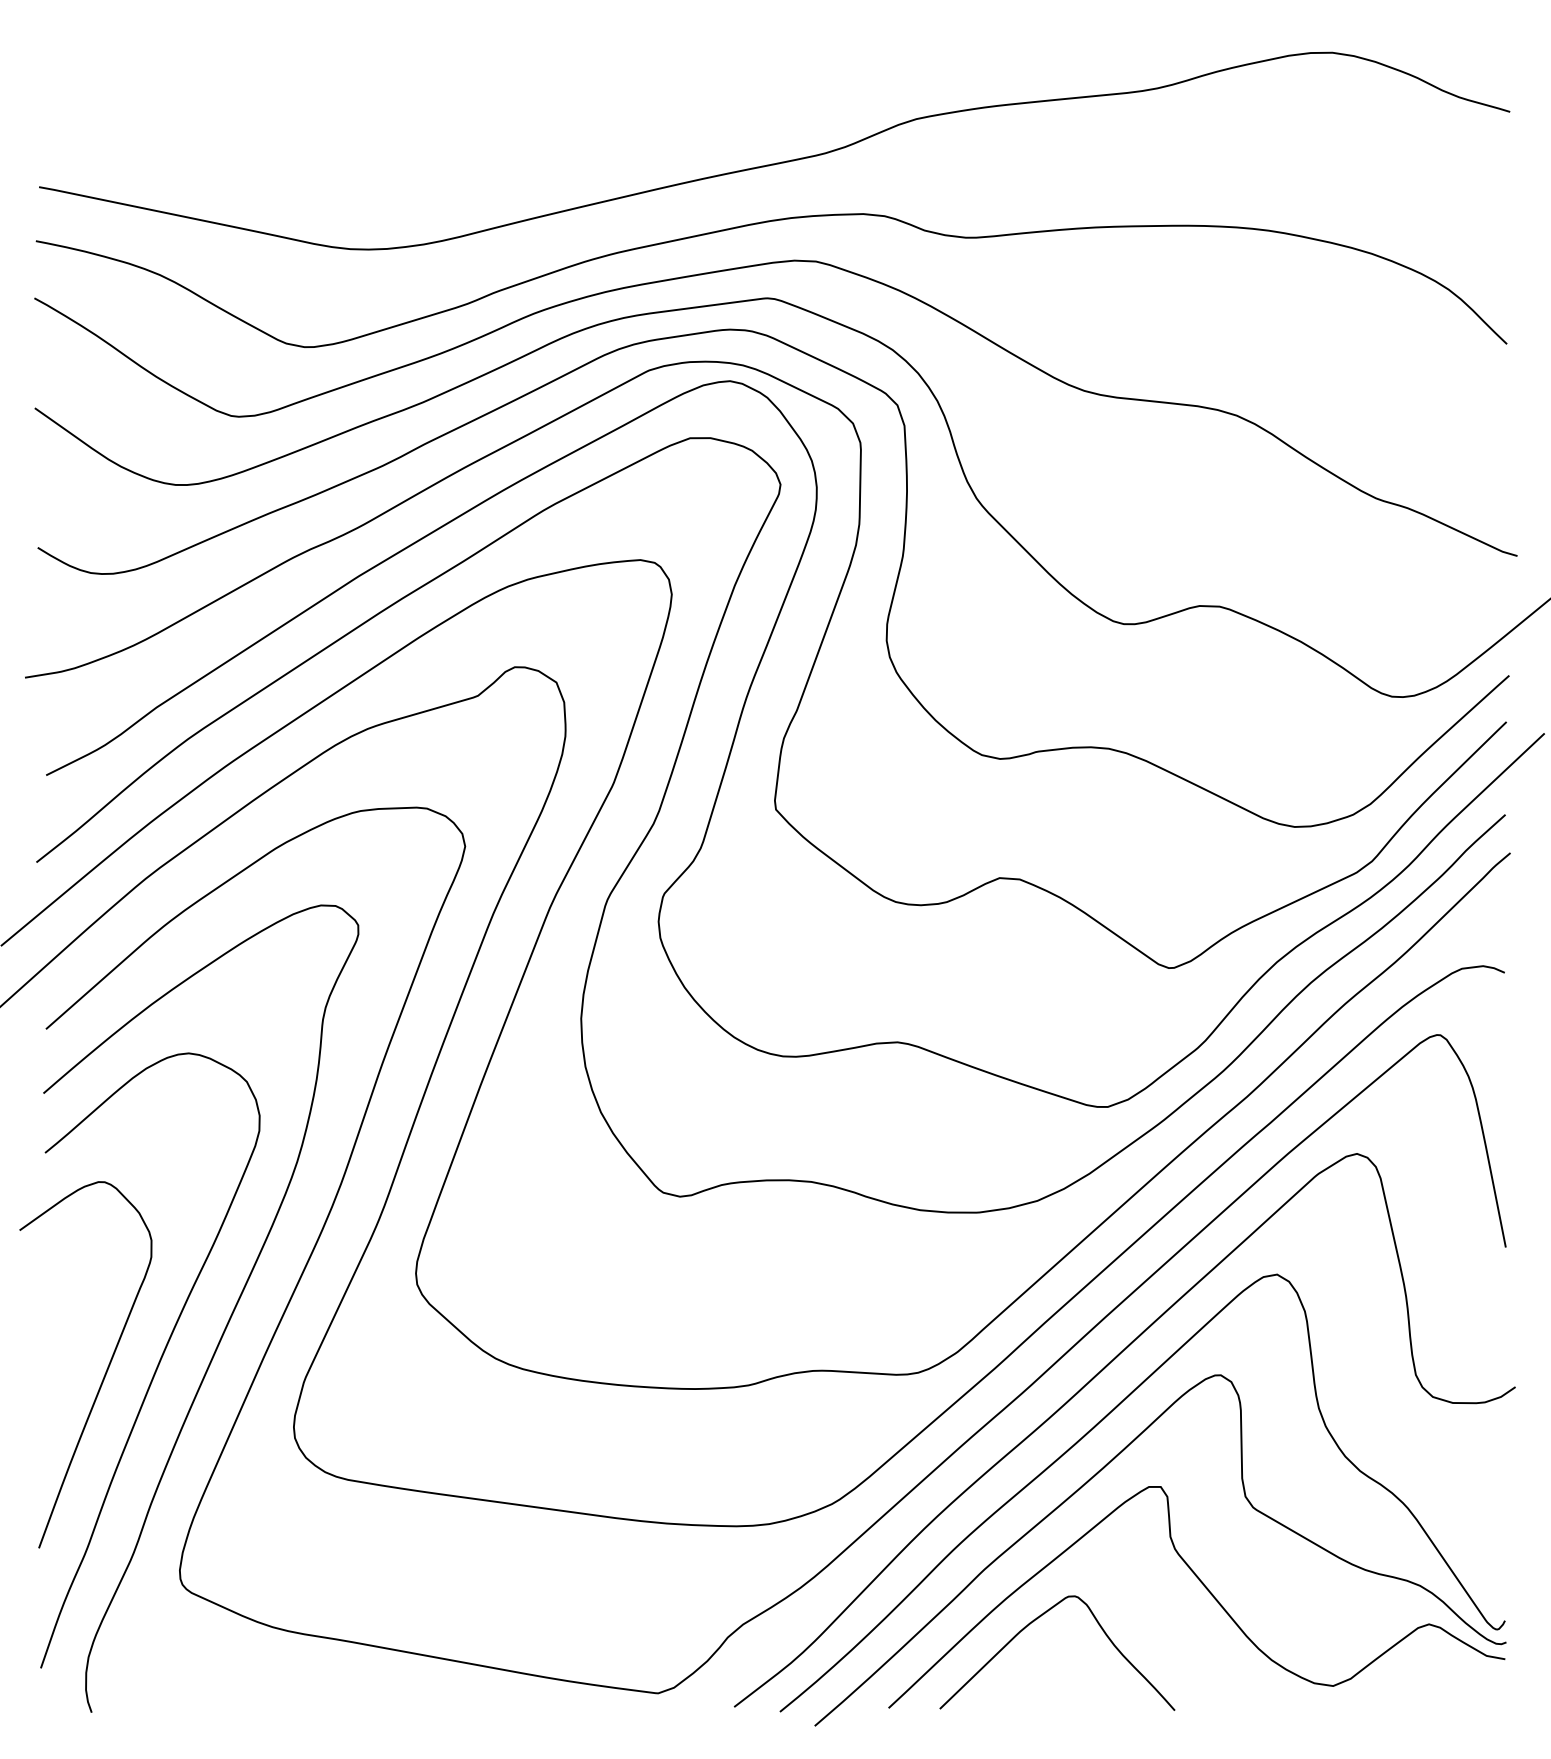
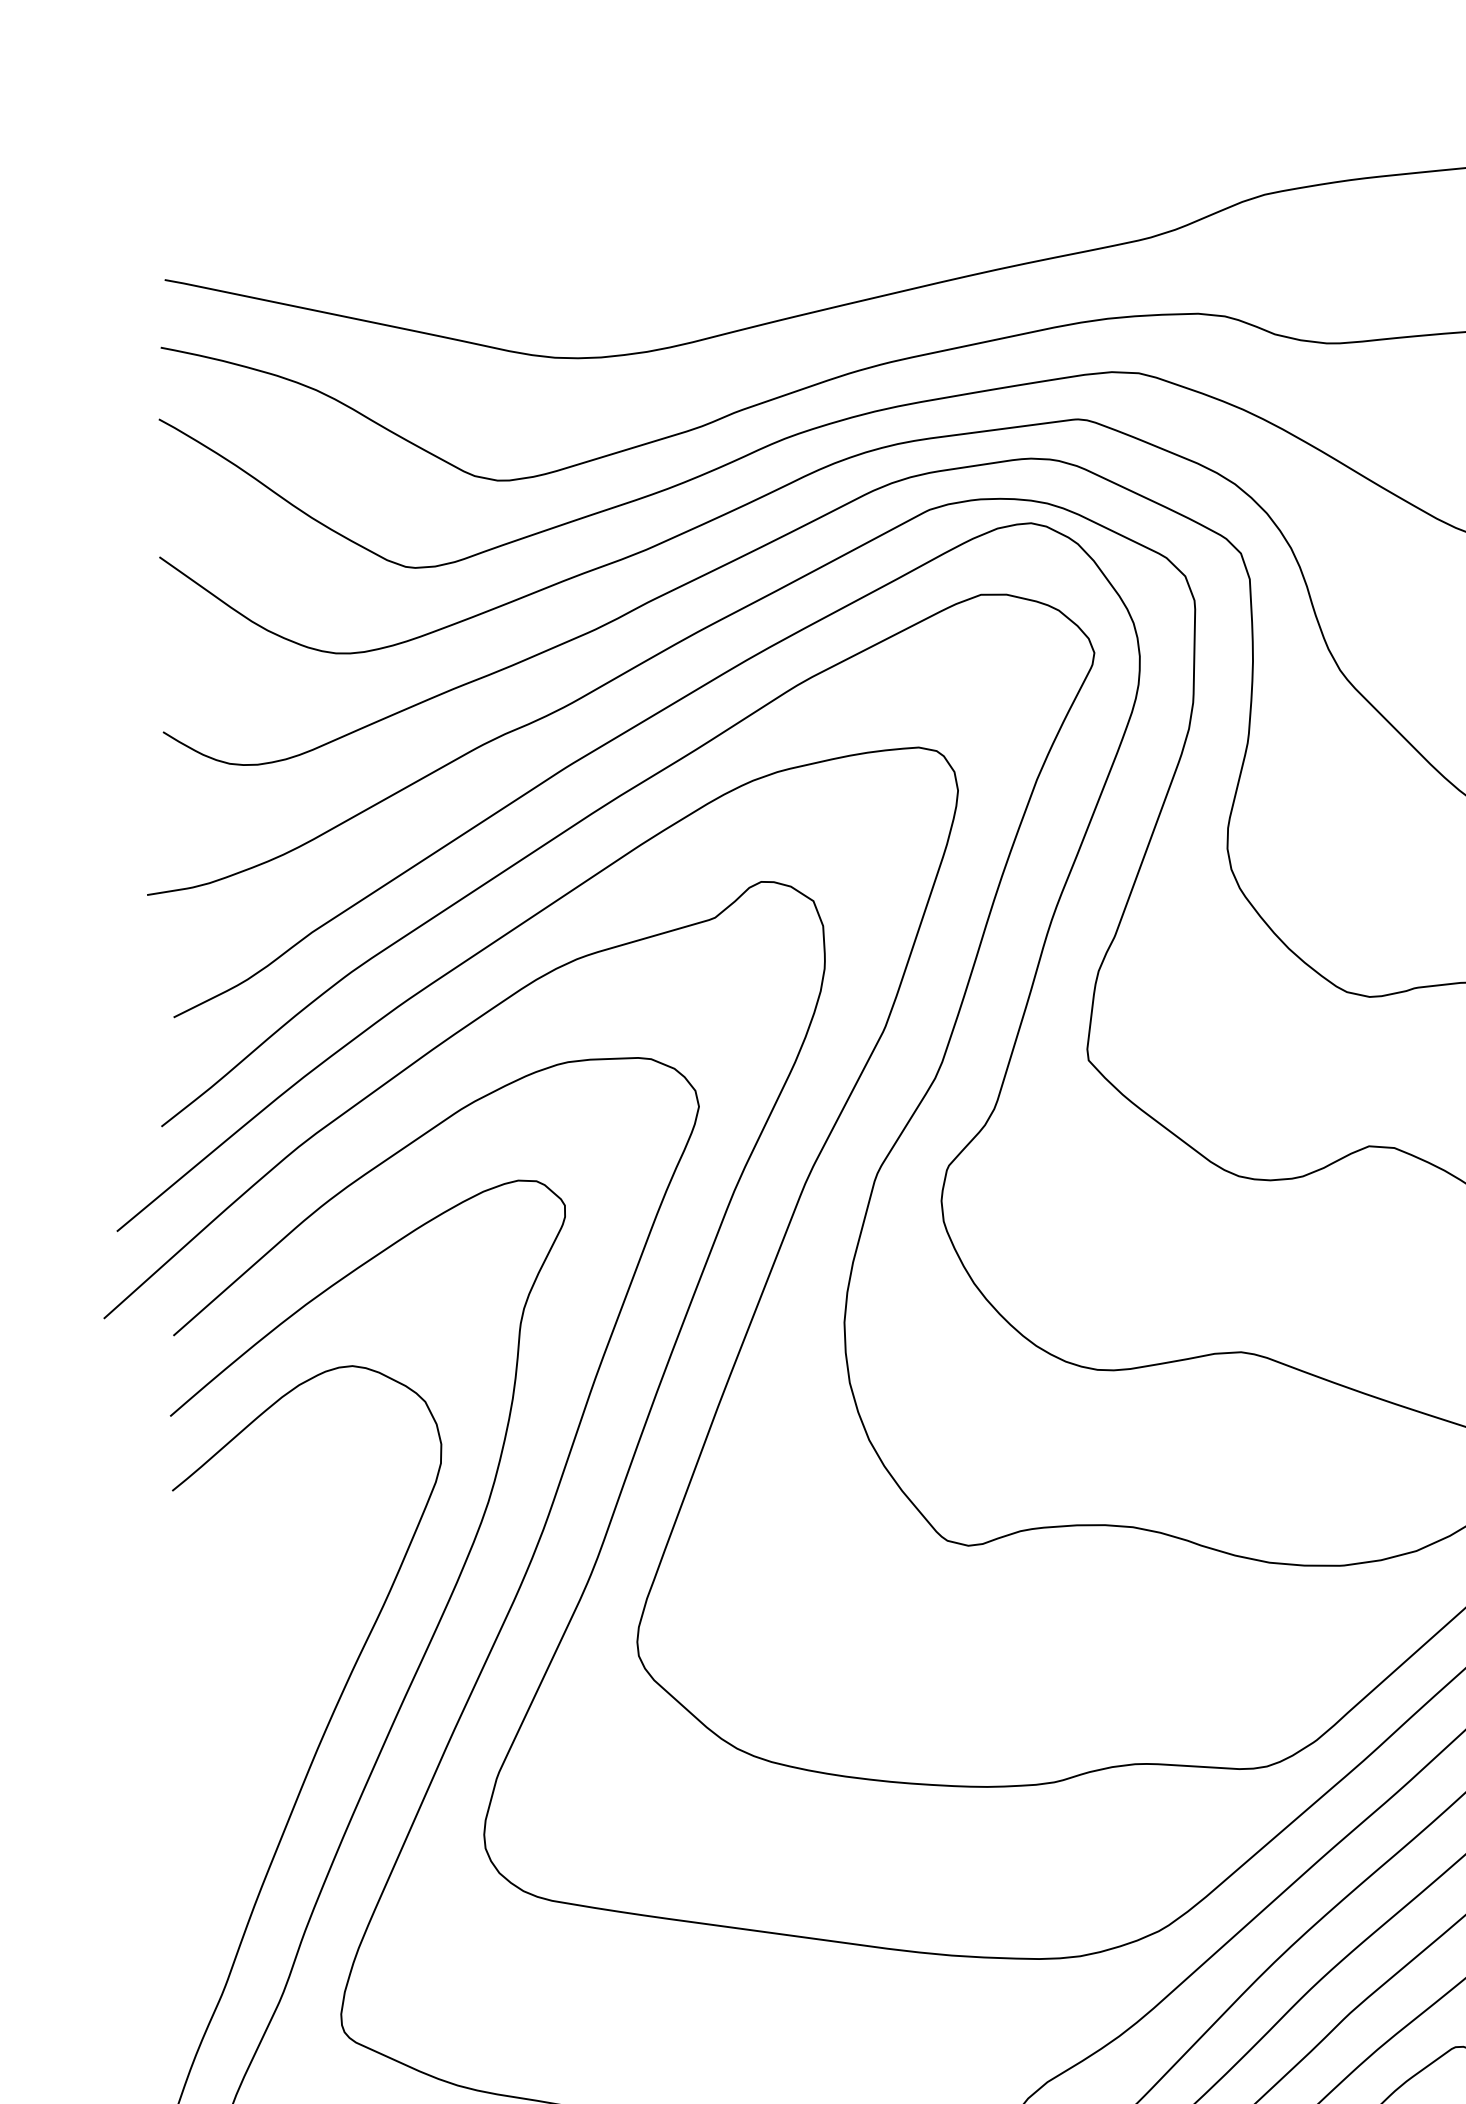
curve: (105, 1371) -> (248, 1764), removed

